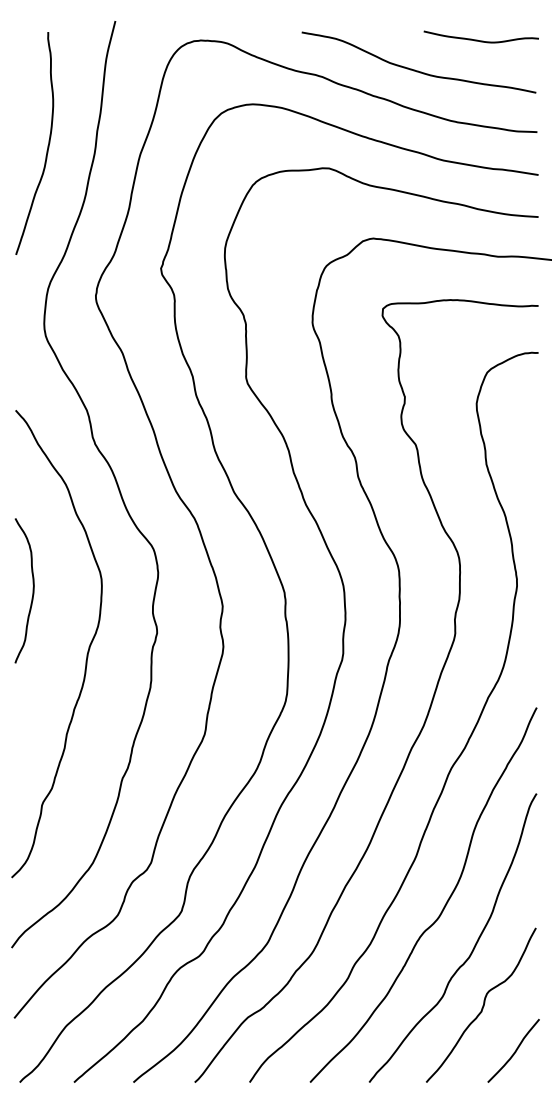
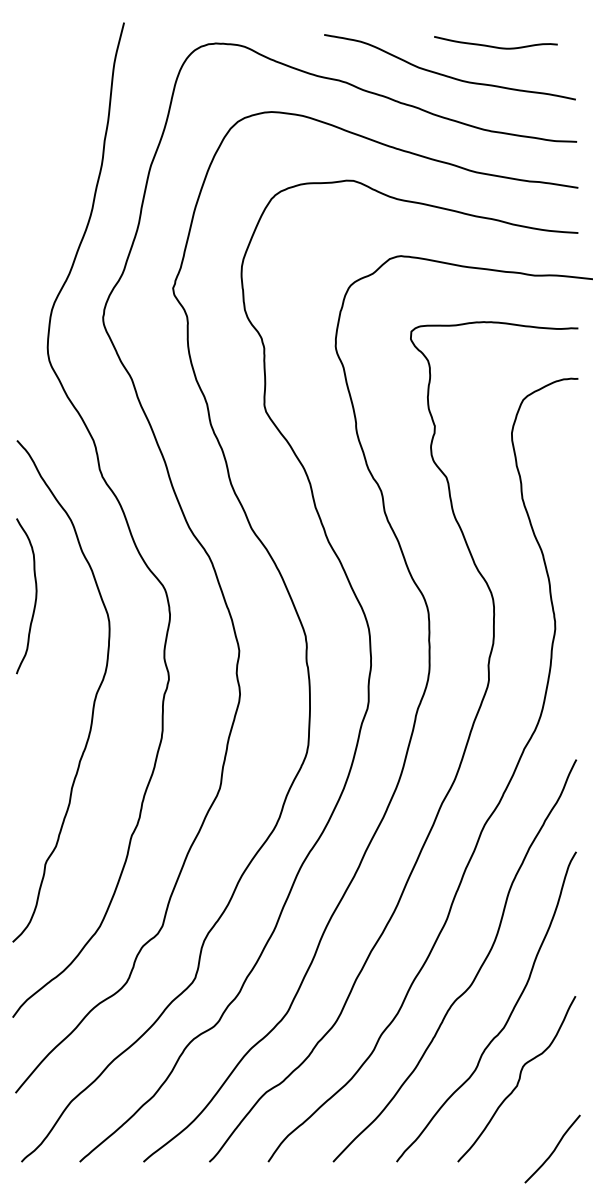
curve: (480, 40) -> (495, 46), moved
curve: (47, 144) -> (51, 155), removed
curve: (32, 591) -> (35, 596), moved
curve: (514, 1051) -> (553, 1149), moved

